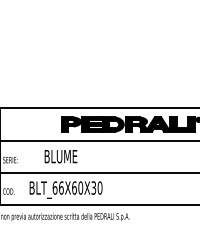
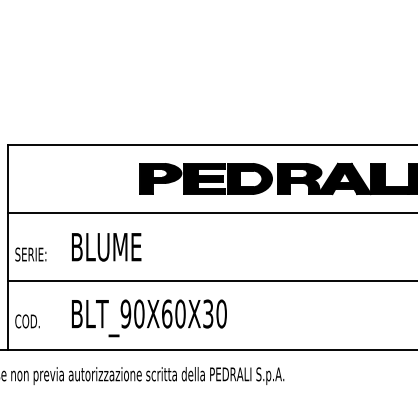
text: (60, 156) -> (105, 246), moved
text: (57, 187) -> (131, 312), BLT_66X60X30 -> BLT_90X60X30

